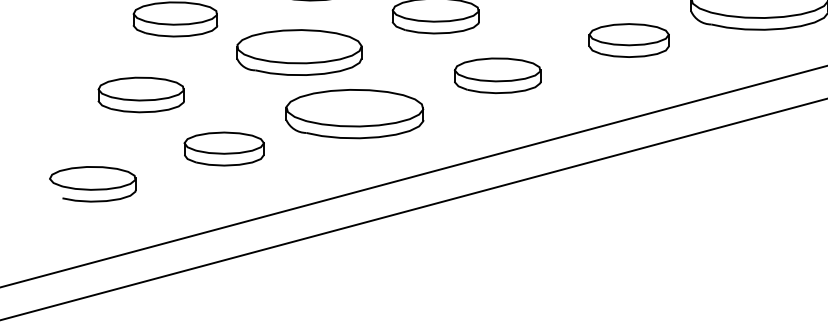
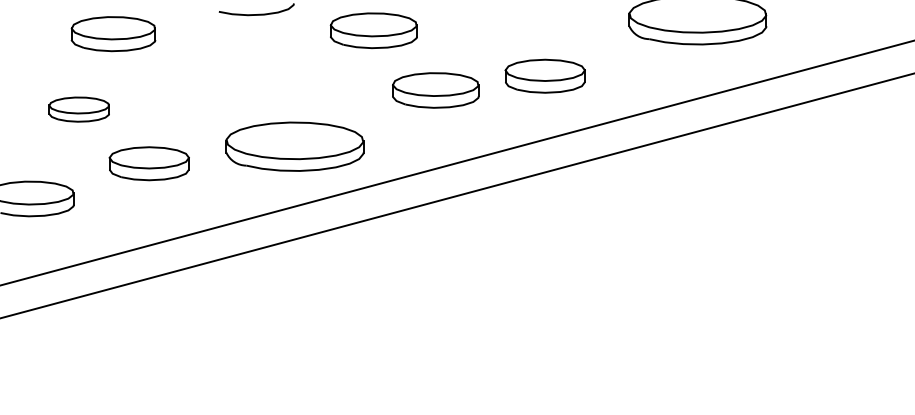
part: (628, 39) -> (544, 75), moved
part: (299, 51) -> (237, 66), removed
part: (140, 94) -> (78, 109), size x0.7
part: (354, 113) -> (294, 146), moved
part: (223, 148) -> (148, 163), moved

